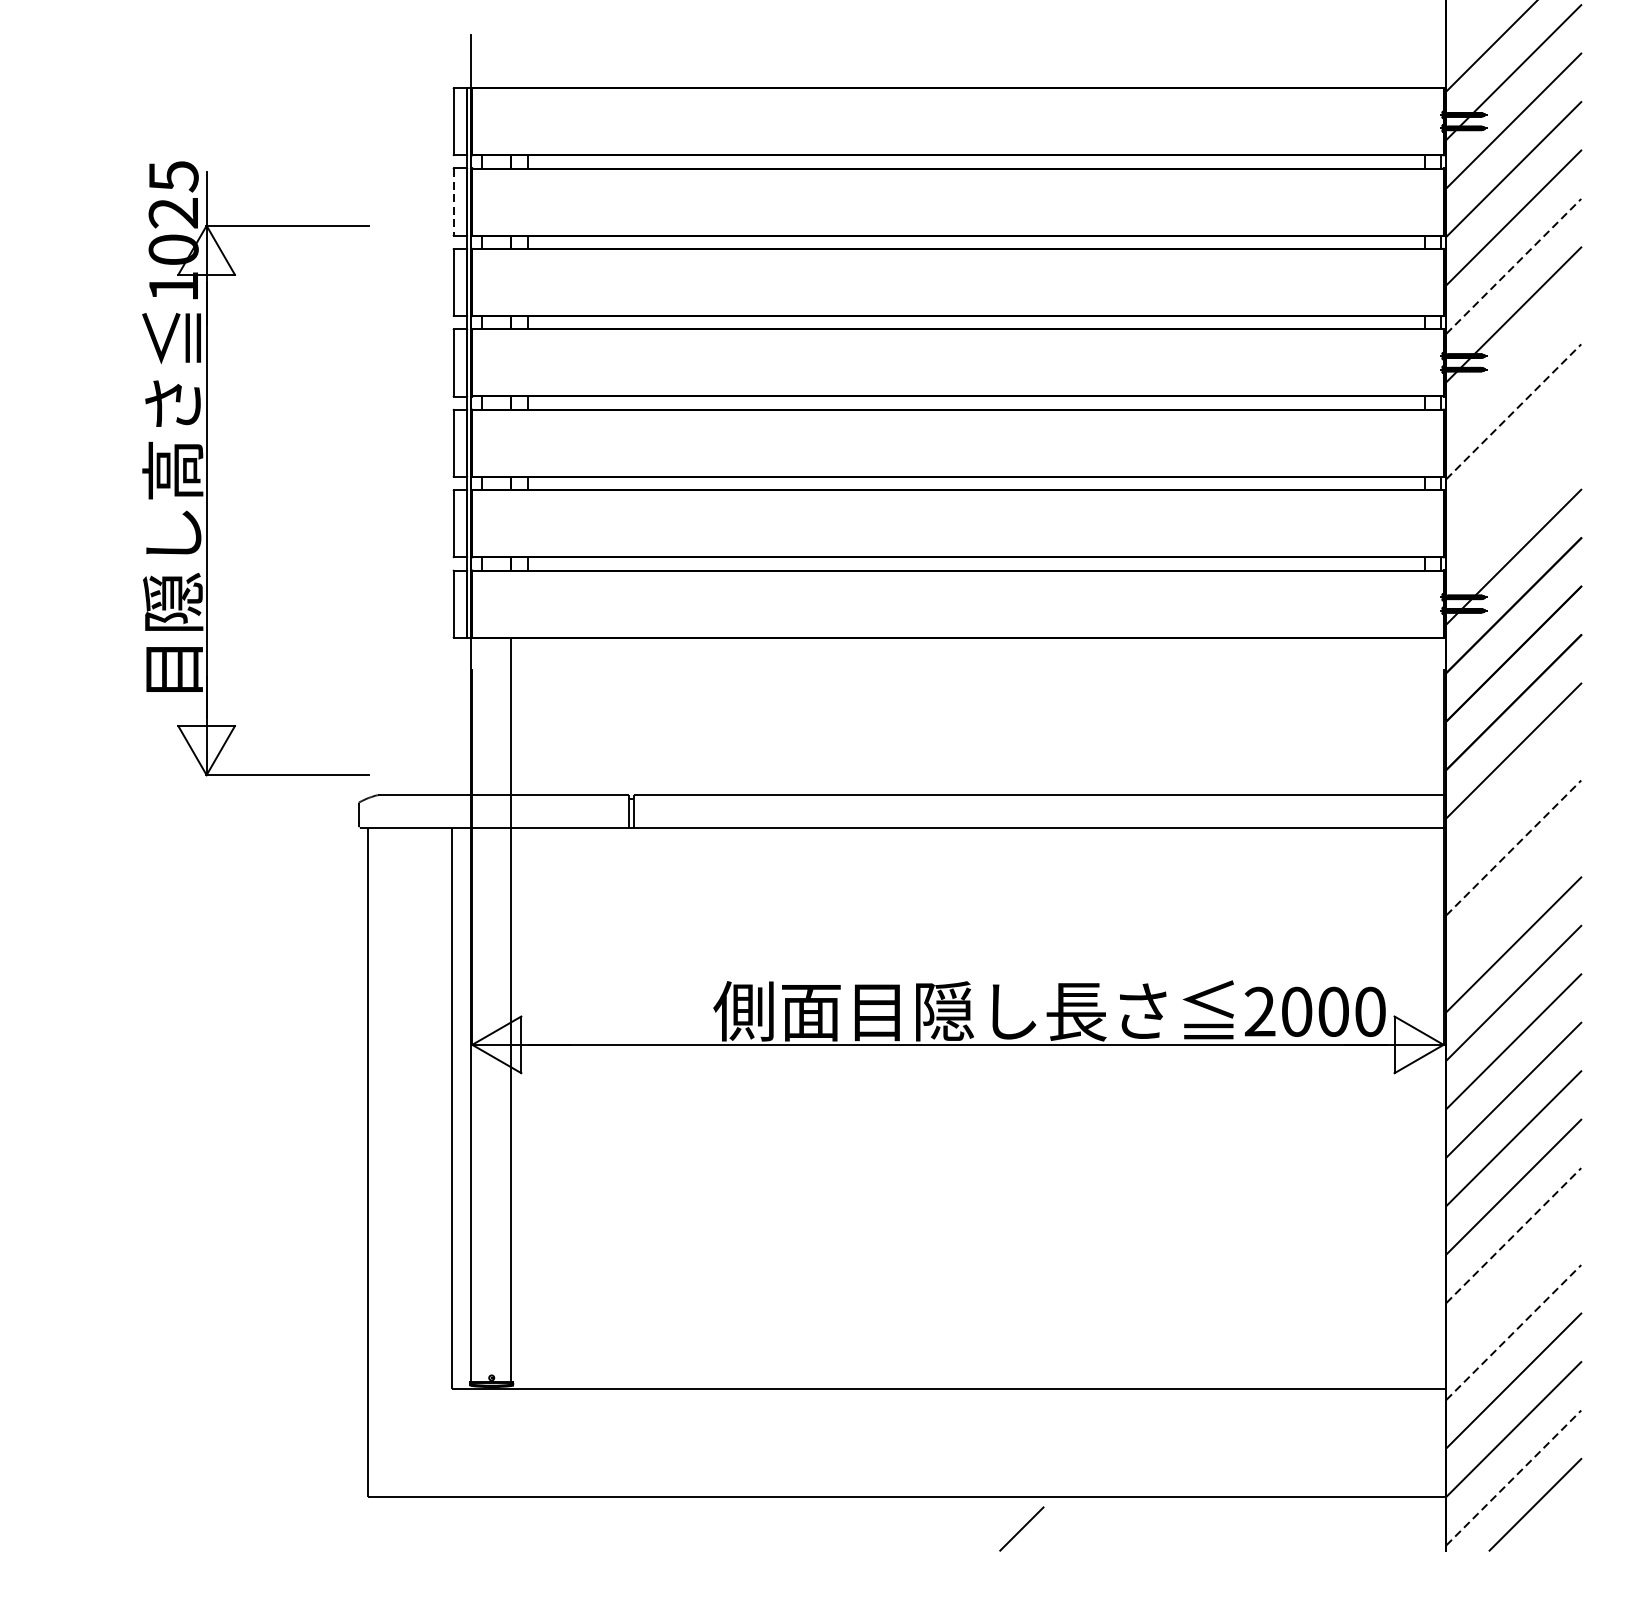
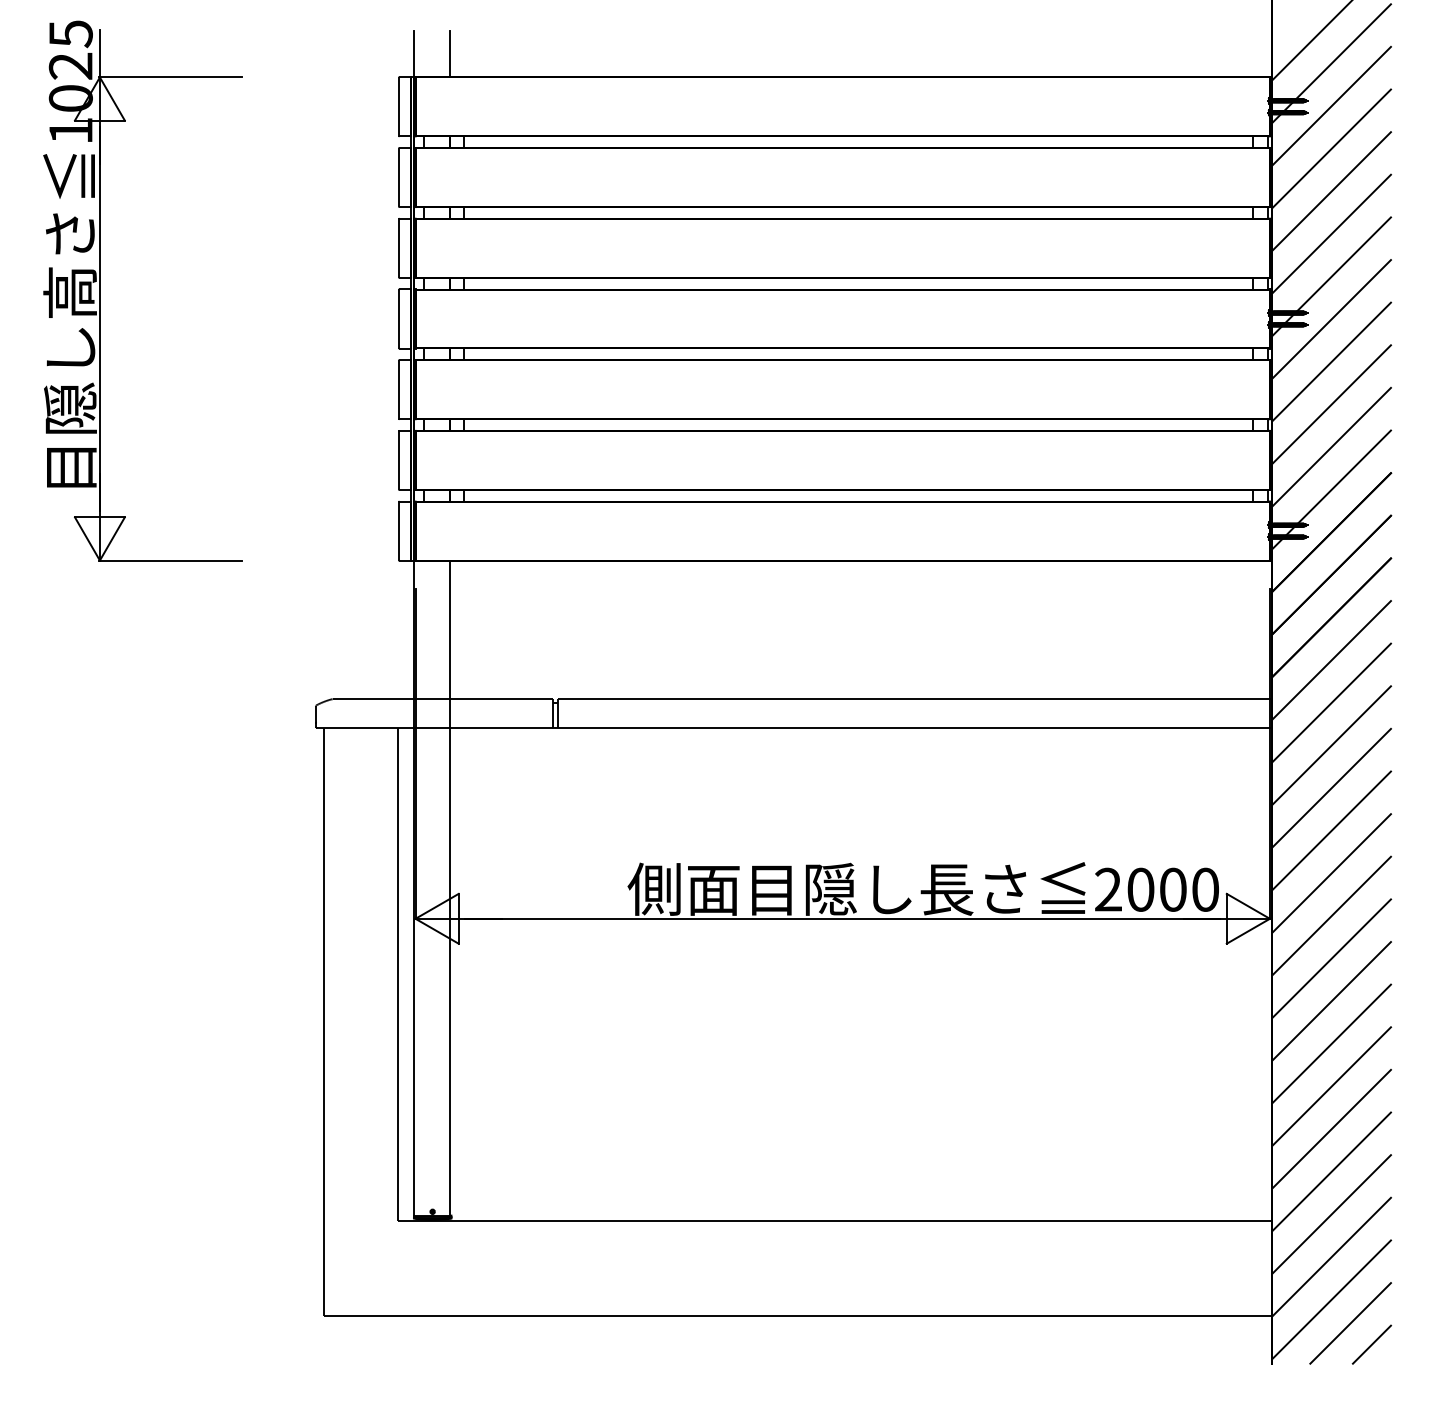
line: (510, 61) -> (449, 53), added
line: (454, 202) -> (399, 177), dashed -> solid
line: (1513, 266) -> (1331, 234), dashed -> solid
line: (1513, 363) -> (1331, 319), added
line: (1513, 411) -> (1331, 361), dashed -> solid
line: (1513, 460) -> (1331, 404), added
part: (207, 468) -> (100, 290), moved
line: (1513, 507) -> (1331, 446), added
line: (1513, 798) -> (1331, 702), added
line: (1513, 847) -> (1331, 745), dashed -> solid
line: (1513, 895) -> (1331, 787), added
line: (1513, 1235) -> (1331, 1086), dashed -> solid
line: (1513, 1283) -> (1331, 1128), added
line: (1513, 1332) -> (1331, 1171), dashed -> solid
line: (1513, 1477) -> (1331, 1299), dashed -> solid
line: (1021, 1528) -> (1371, 1344), moved

